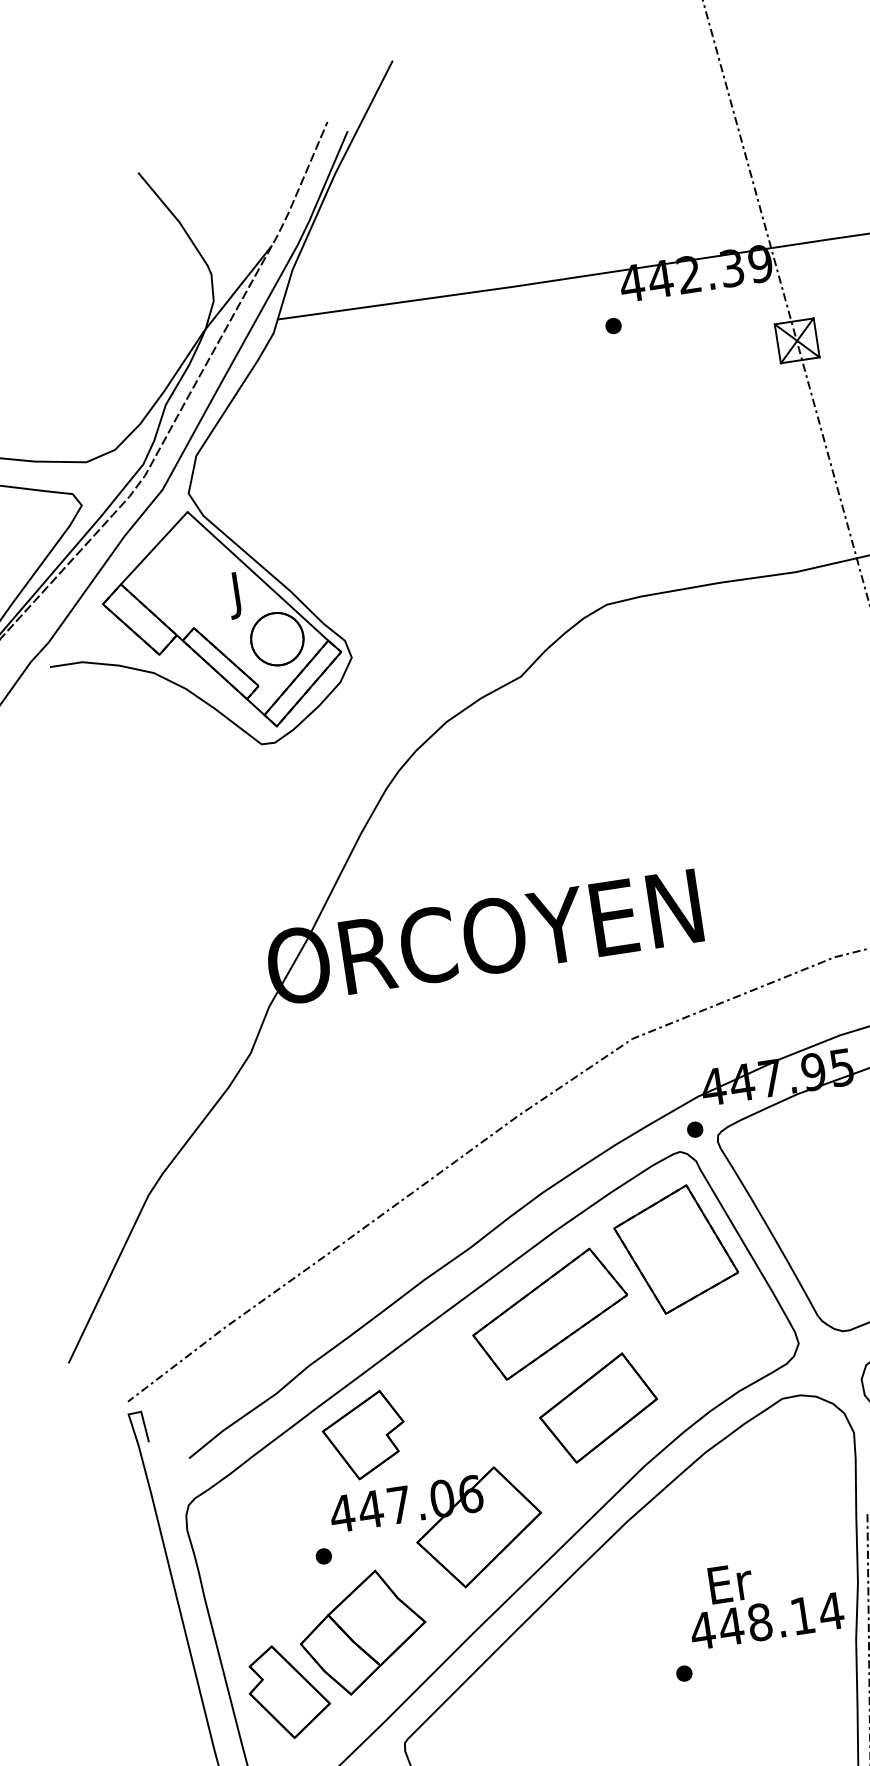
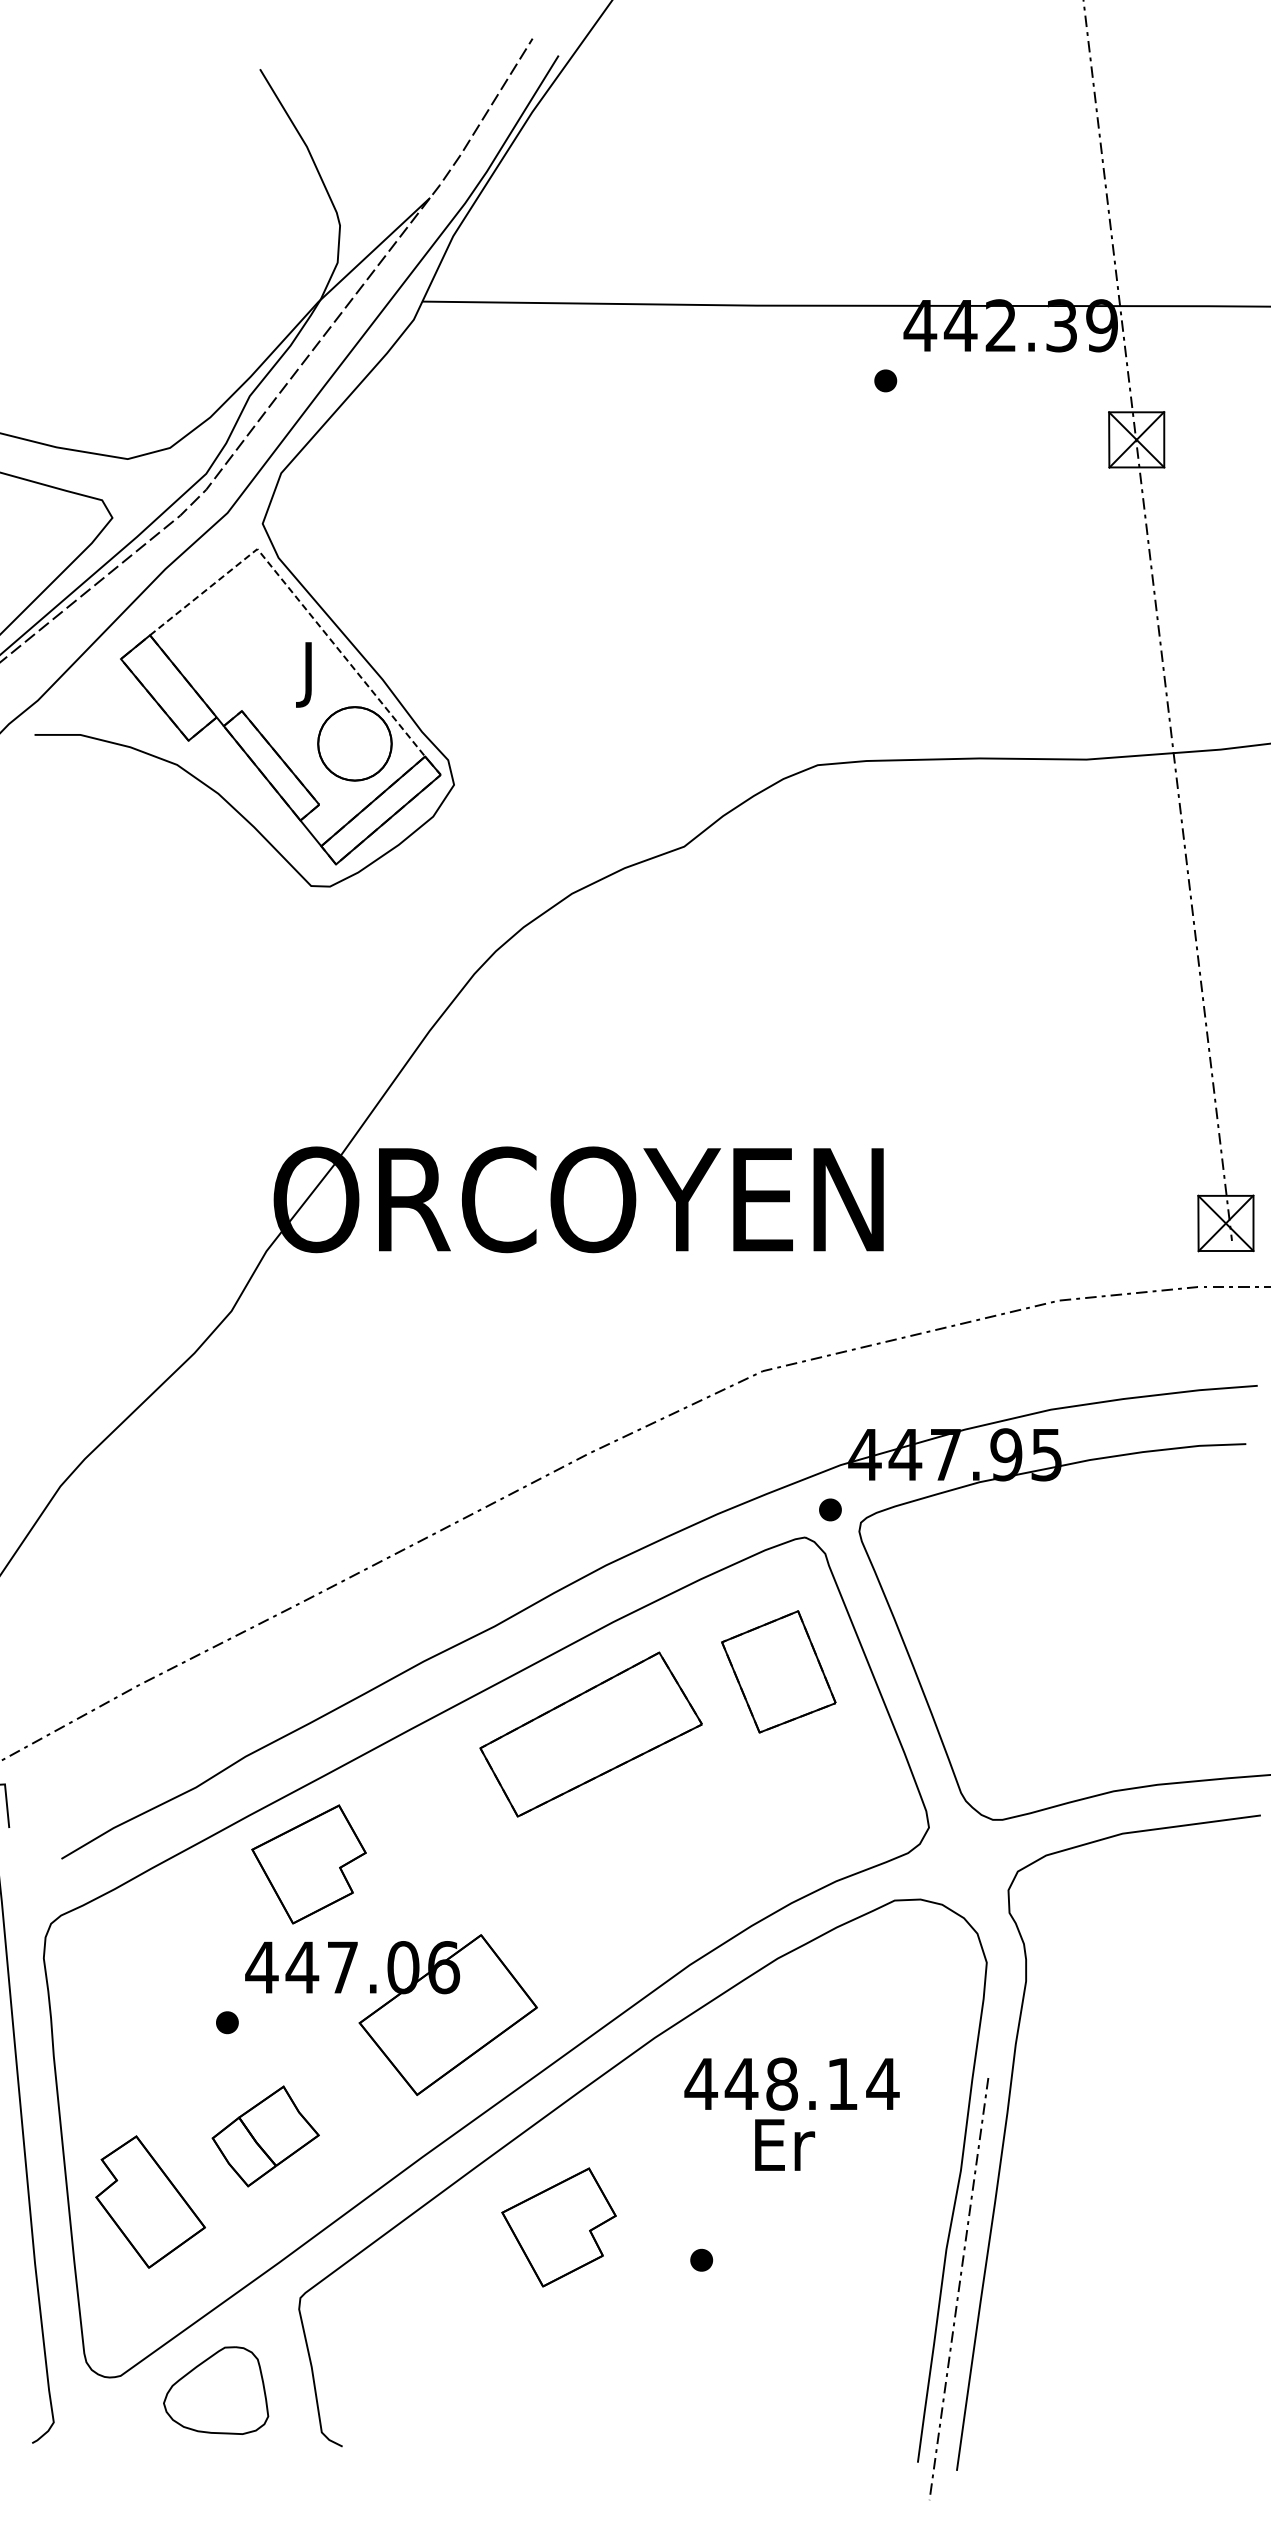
line: (221, 542) -> (297, 598), solid -> dashed
part: (675, 1249) -> (778, 1671), size x0.7
part: (598, 1407) -> (638, 1874), removed
text: (766, 1620) -> (791, 2083), moved
part: (362, 1632) -> (265, 2136), size x0.6
part: (579, 1665) -> (558, 2227), added

